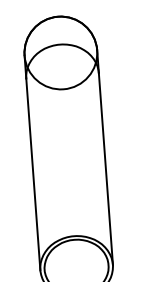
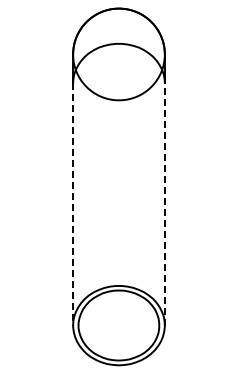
line: (105, 169) -> (164, 204), solid -> dashed
line: (33, 175) -> (73, 205), solid -> dashed

